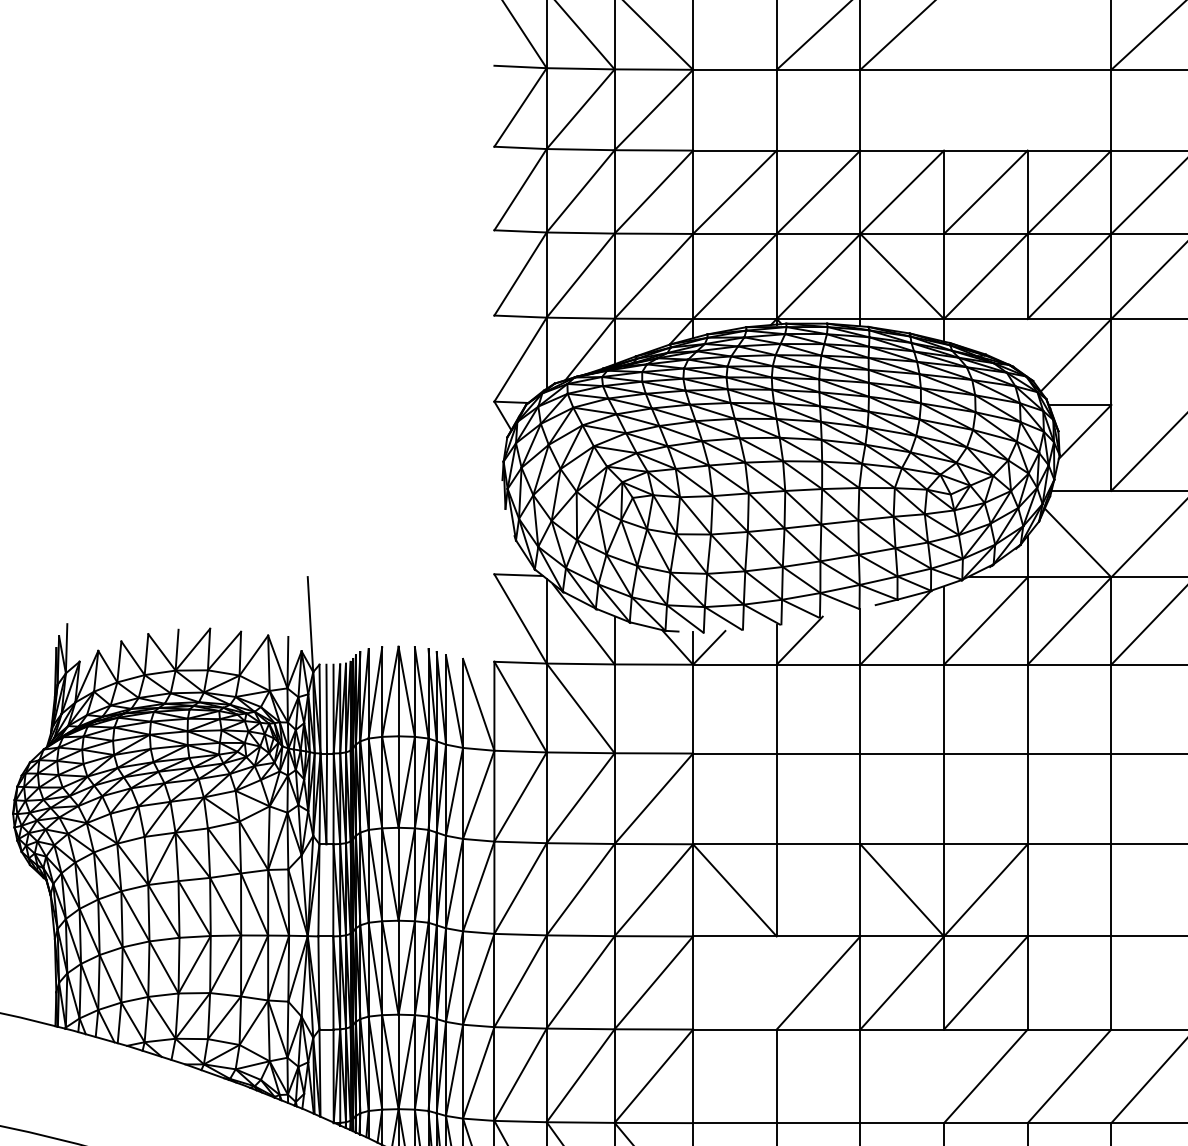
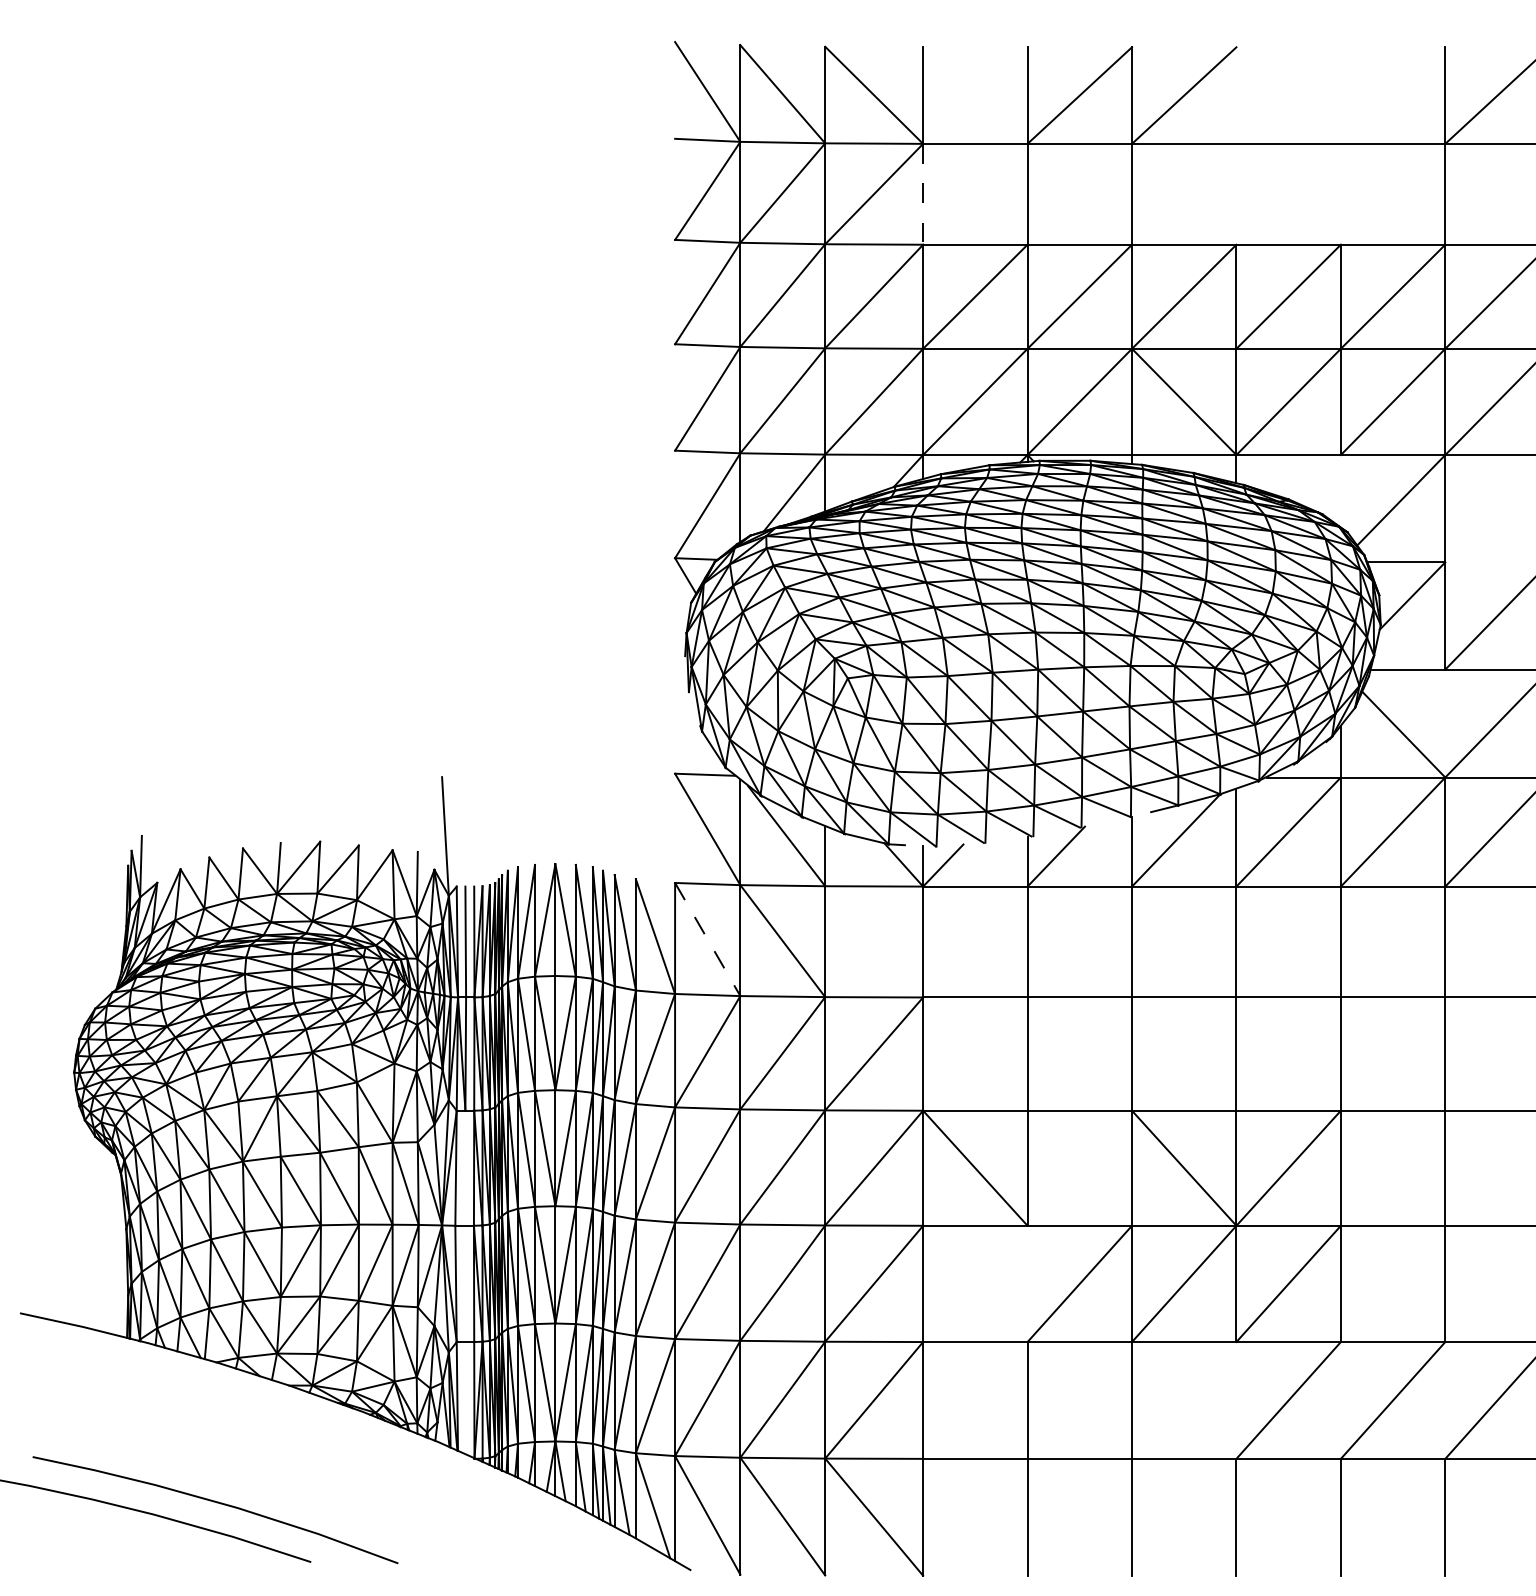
line: (693, 110) -> (923, 194), solid -> dashed
line: (520, 707) -> (707, 939), solid -> dashed

